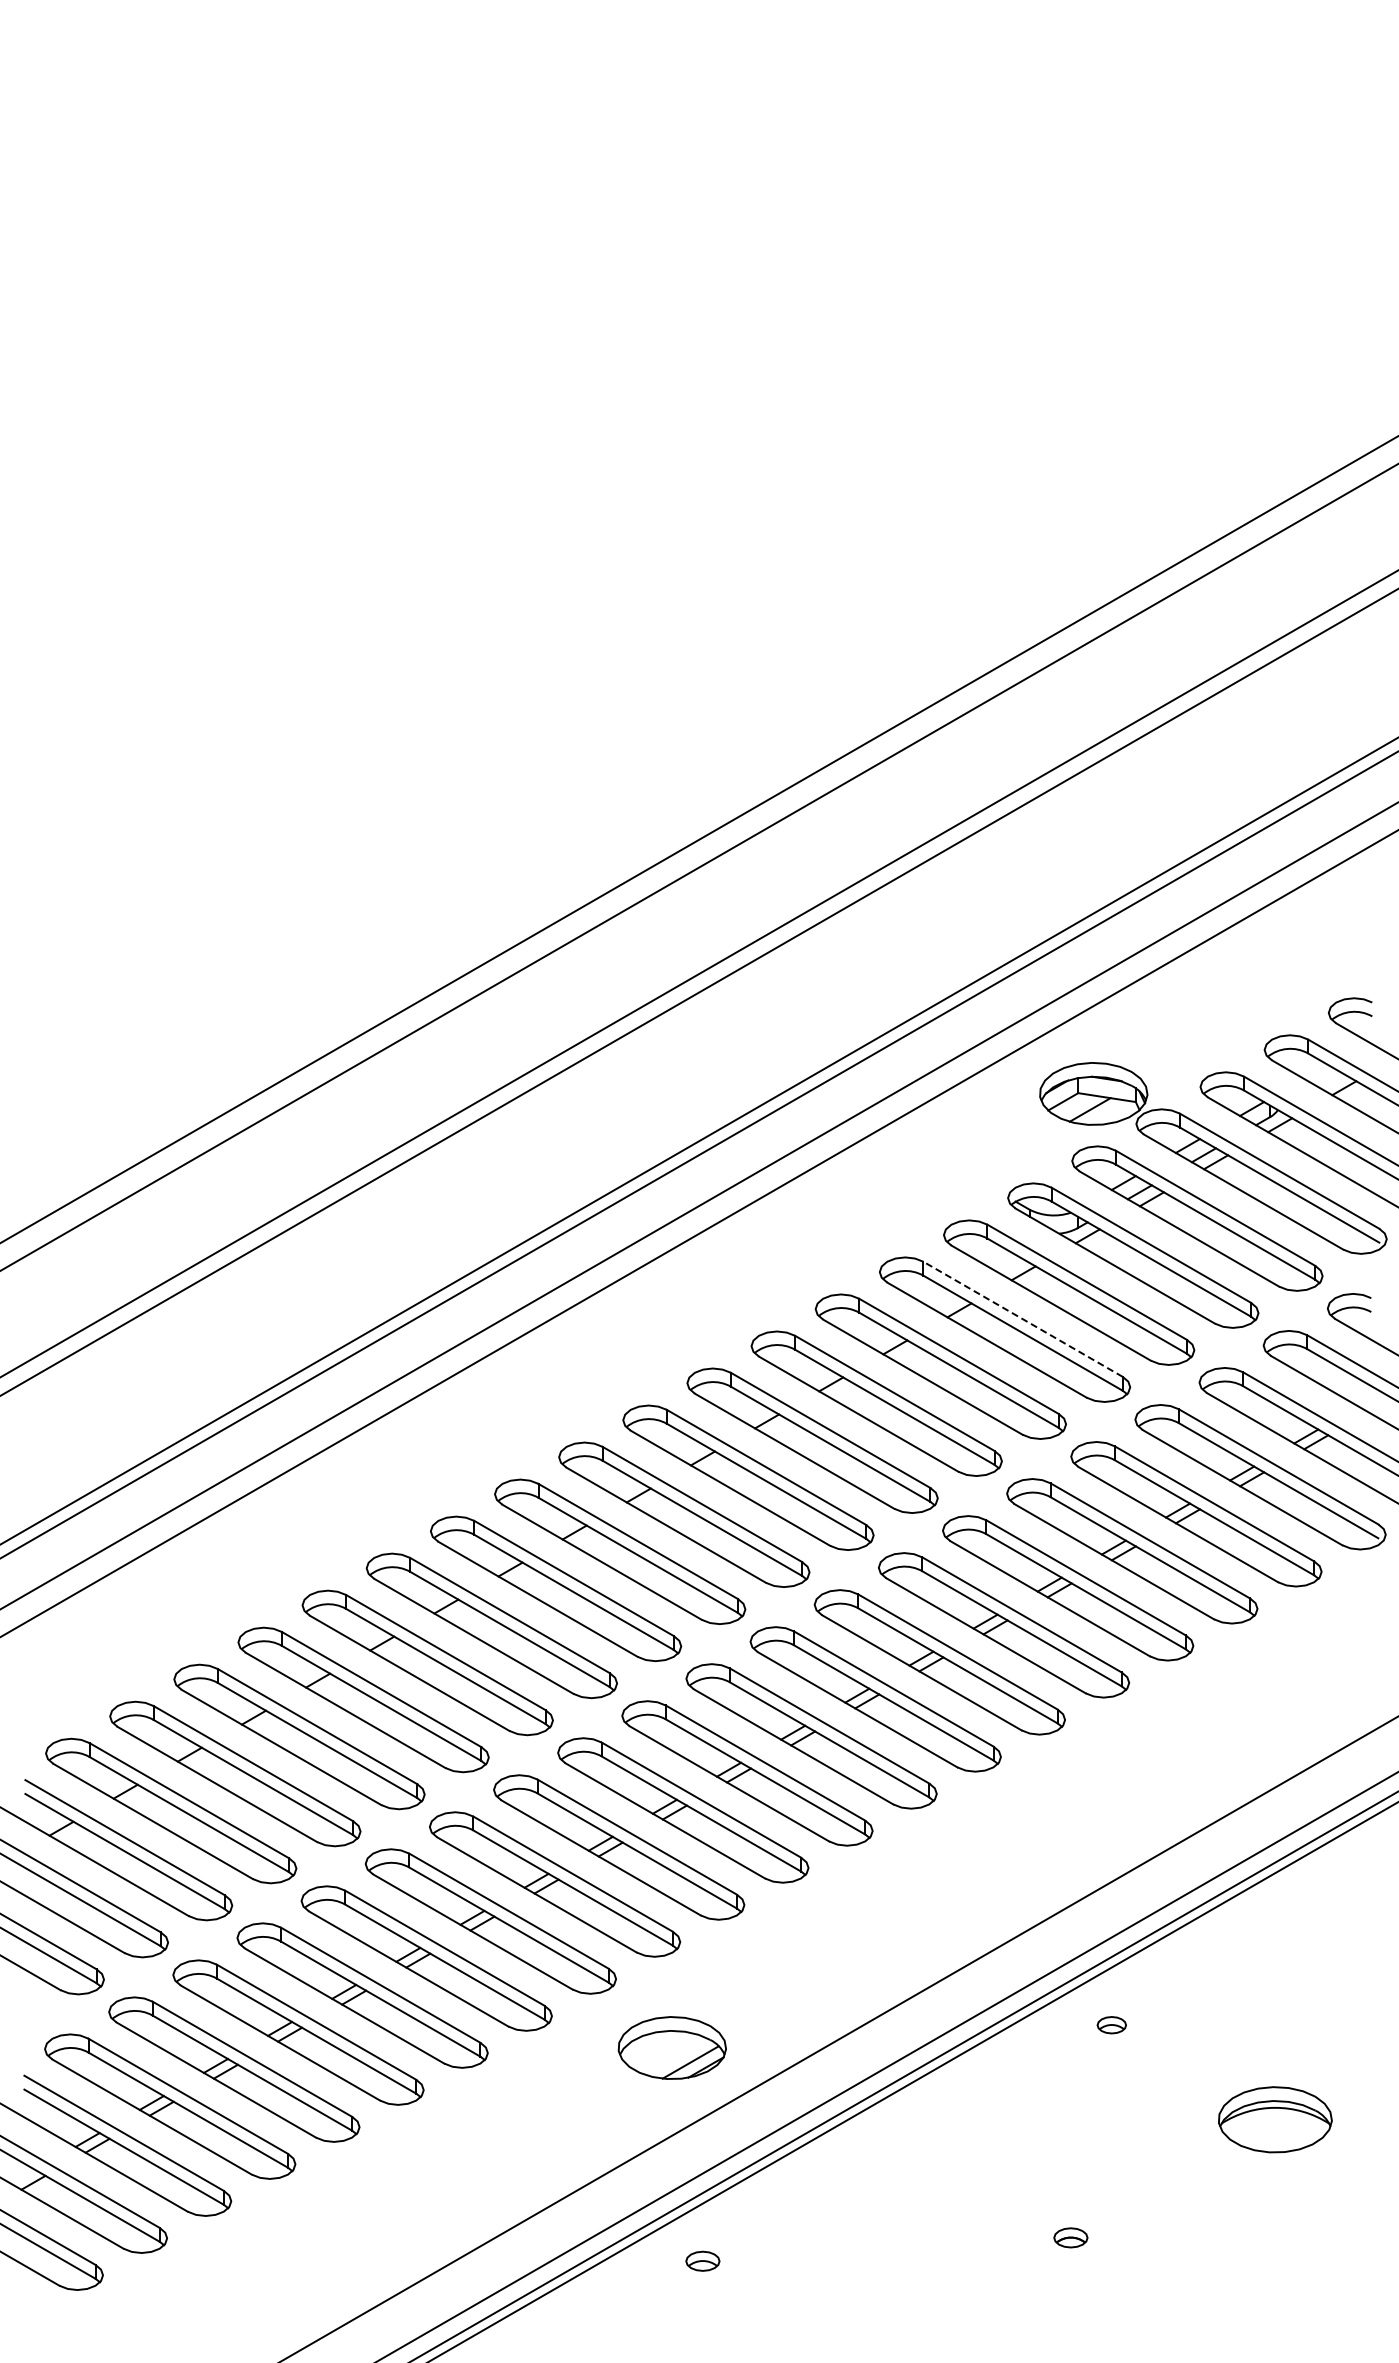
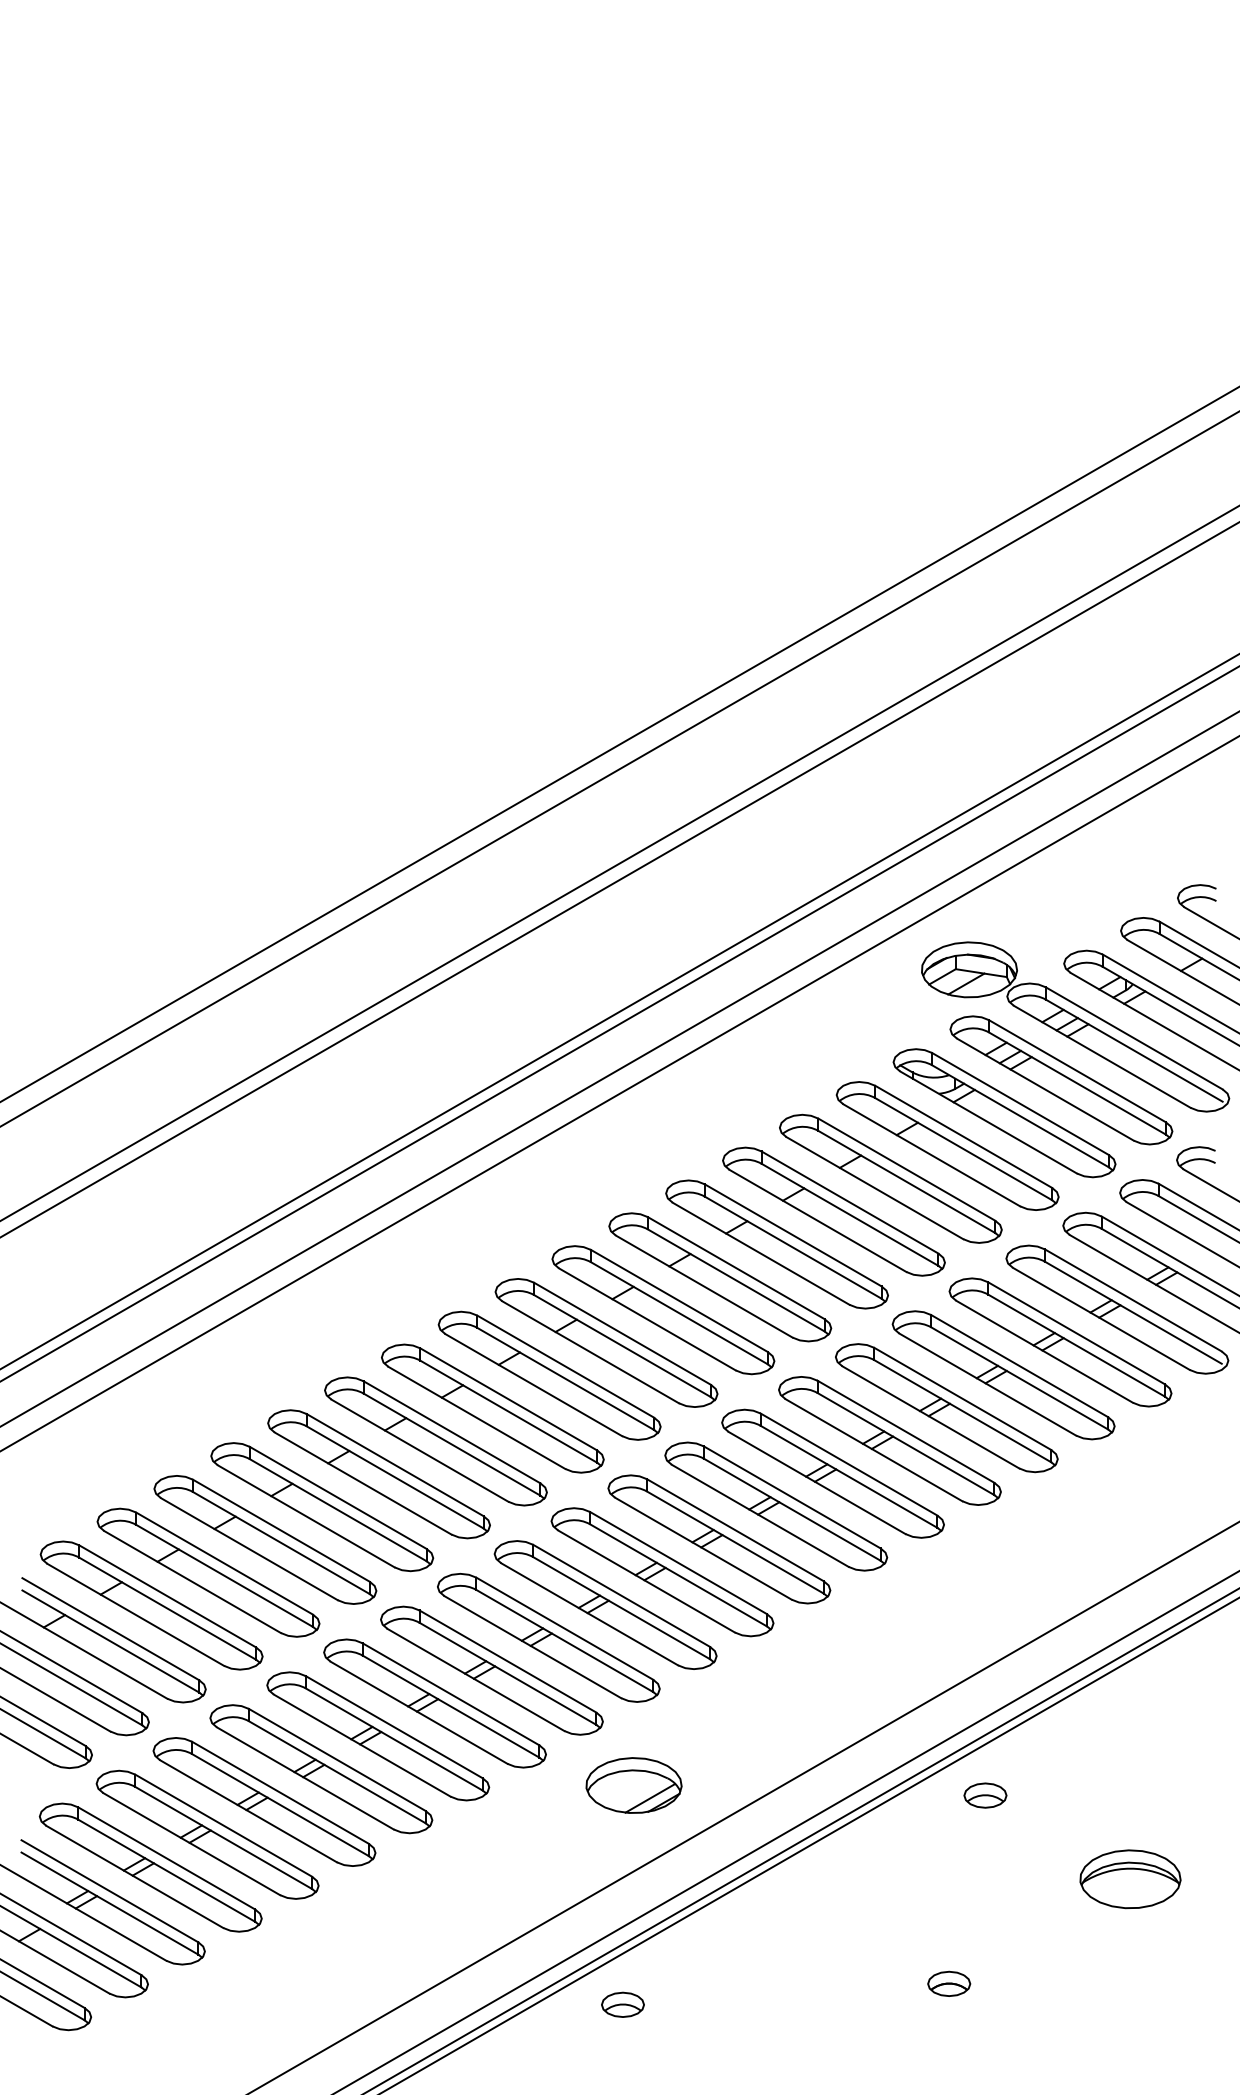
line: (1022, 1319) -> (906, 1169), dashed -> solid
part: (1111, 2024) -> (985, 1794), size x1.67
part: (671, 2047) -> (633, 1785), moved
part: (1070, 2237) -> (948, 1983), size x1.43
part: (702, 2260) -> (622, 2004), size x1.43

